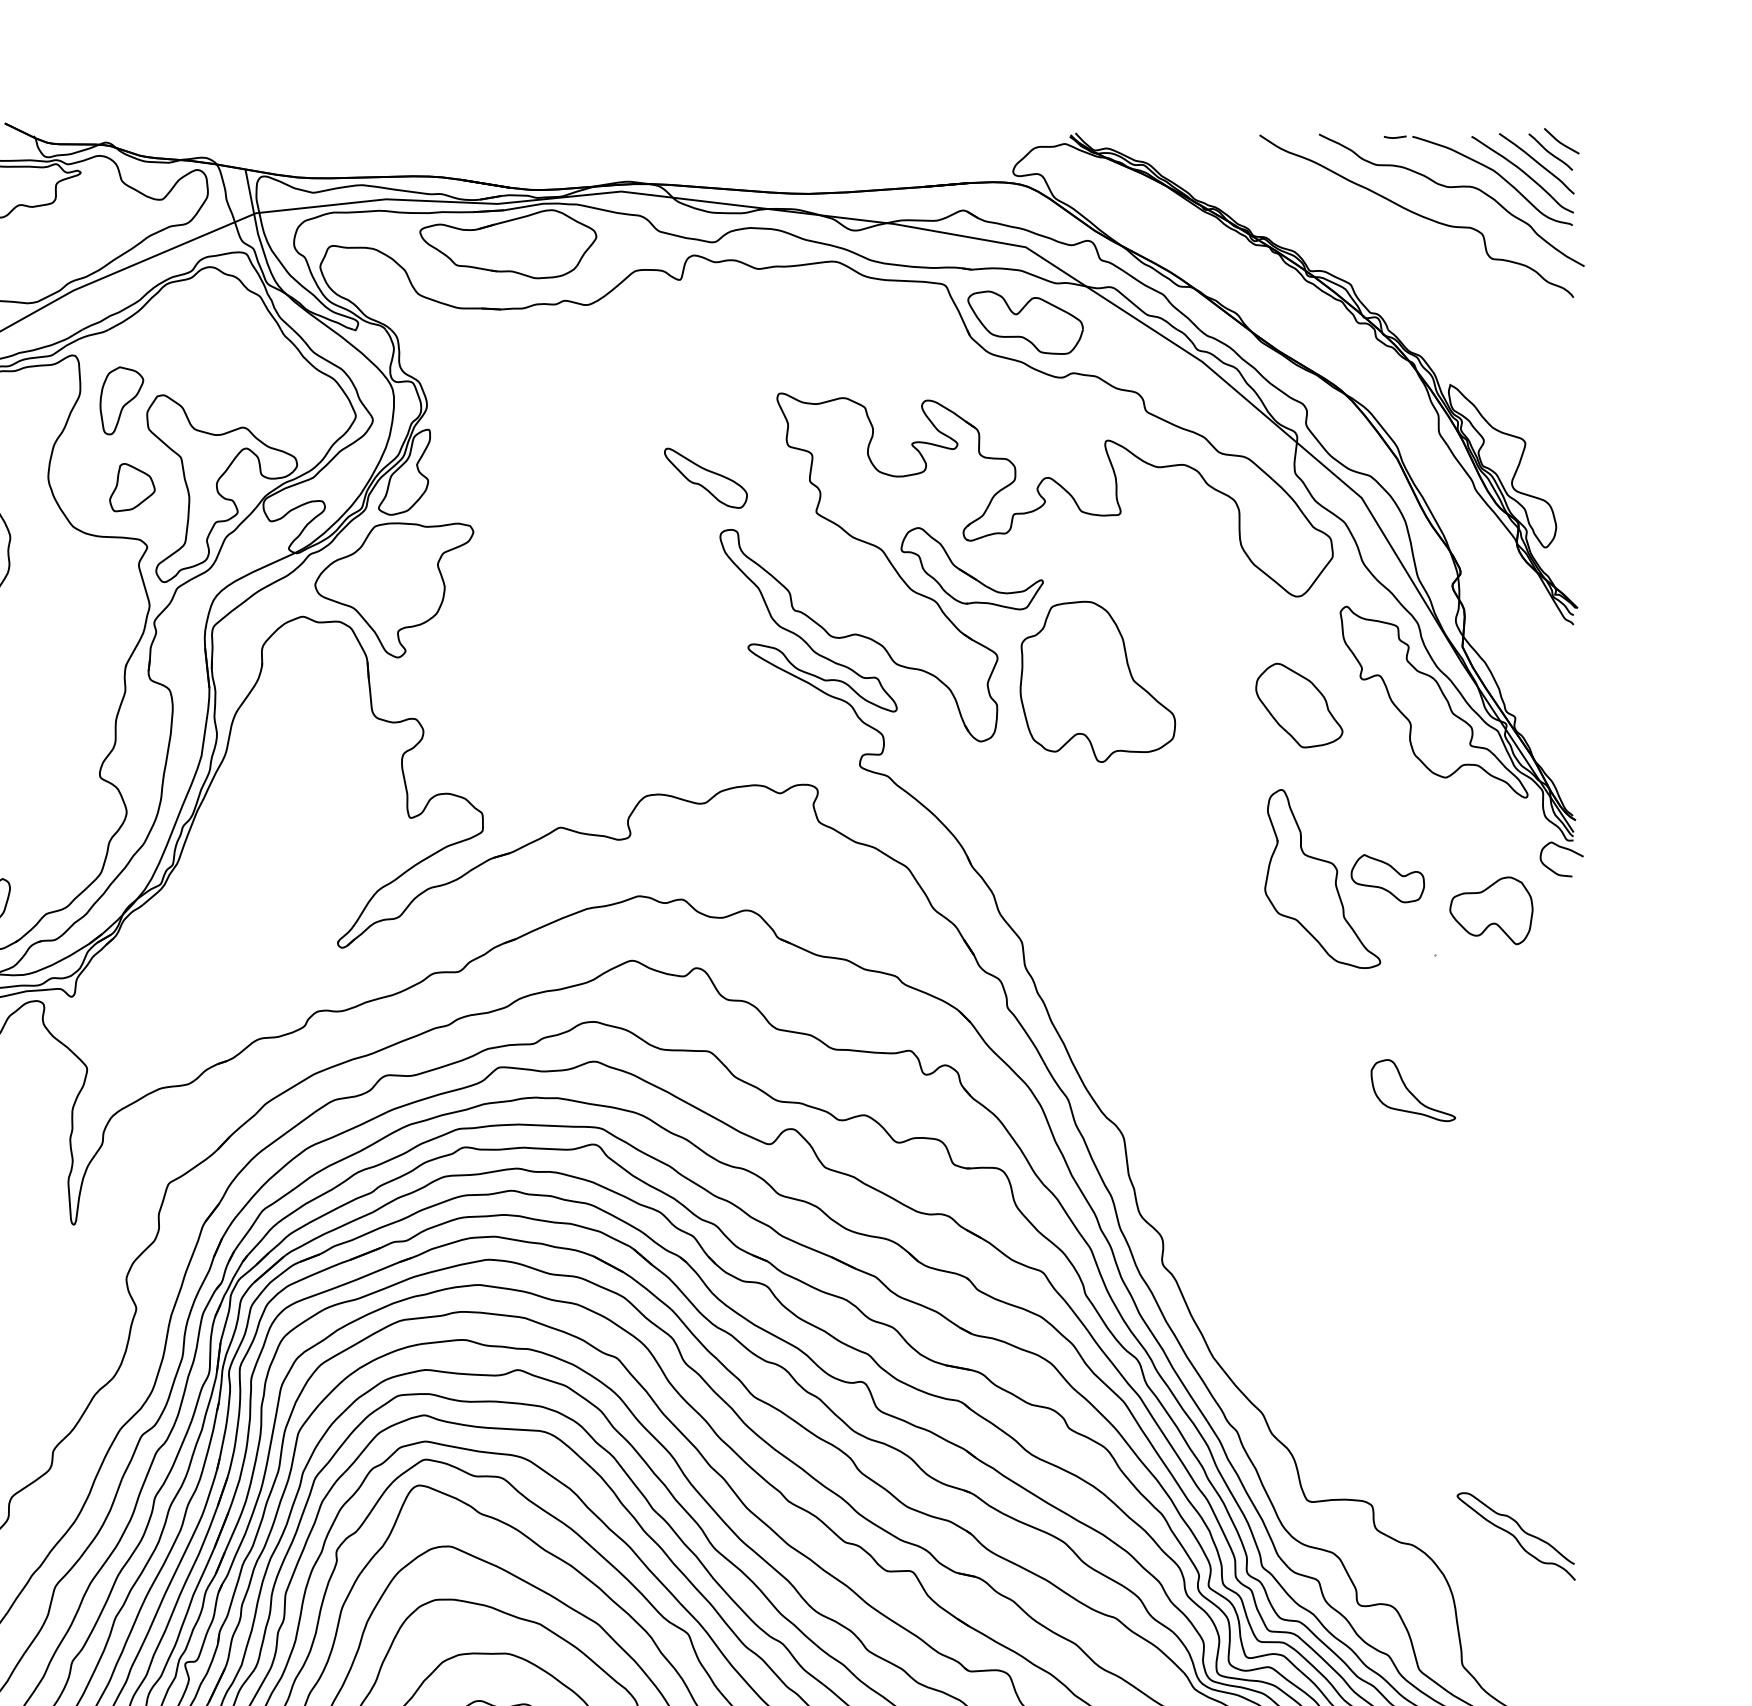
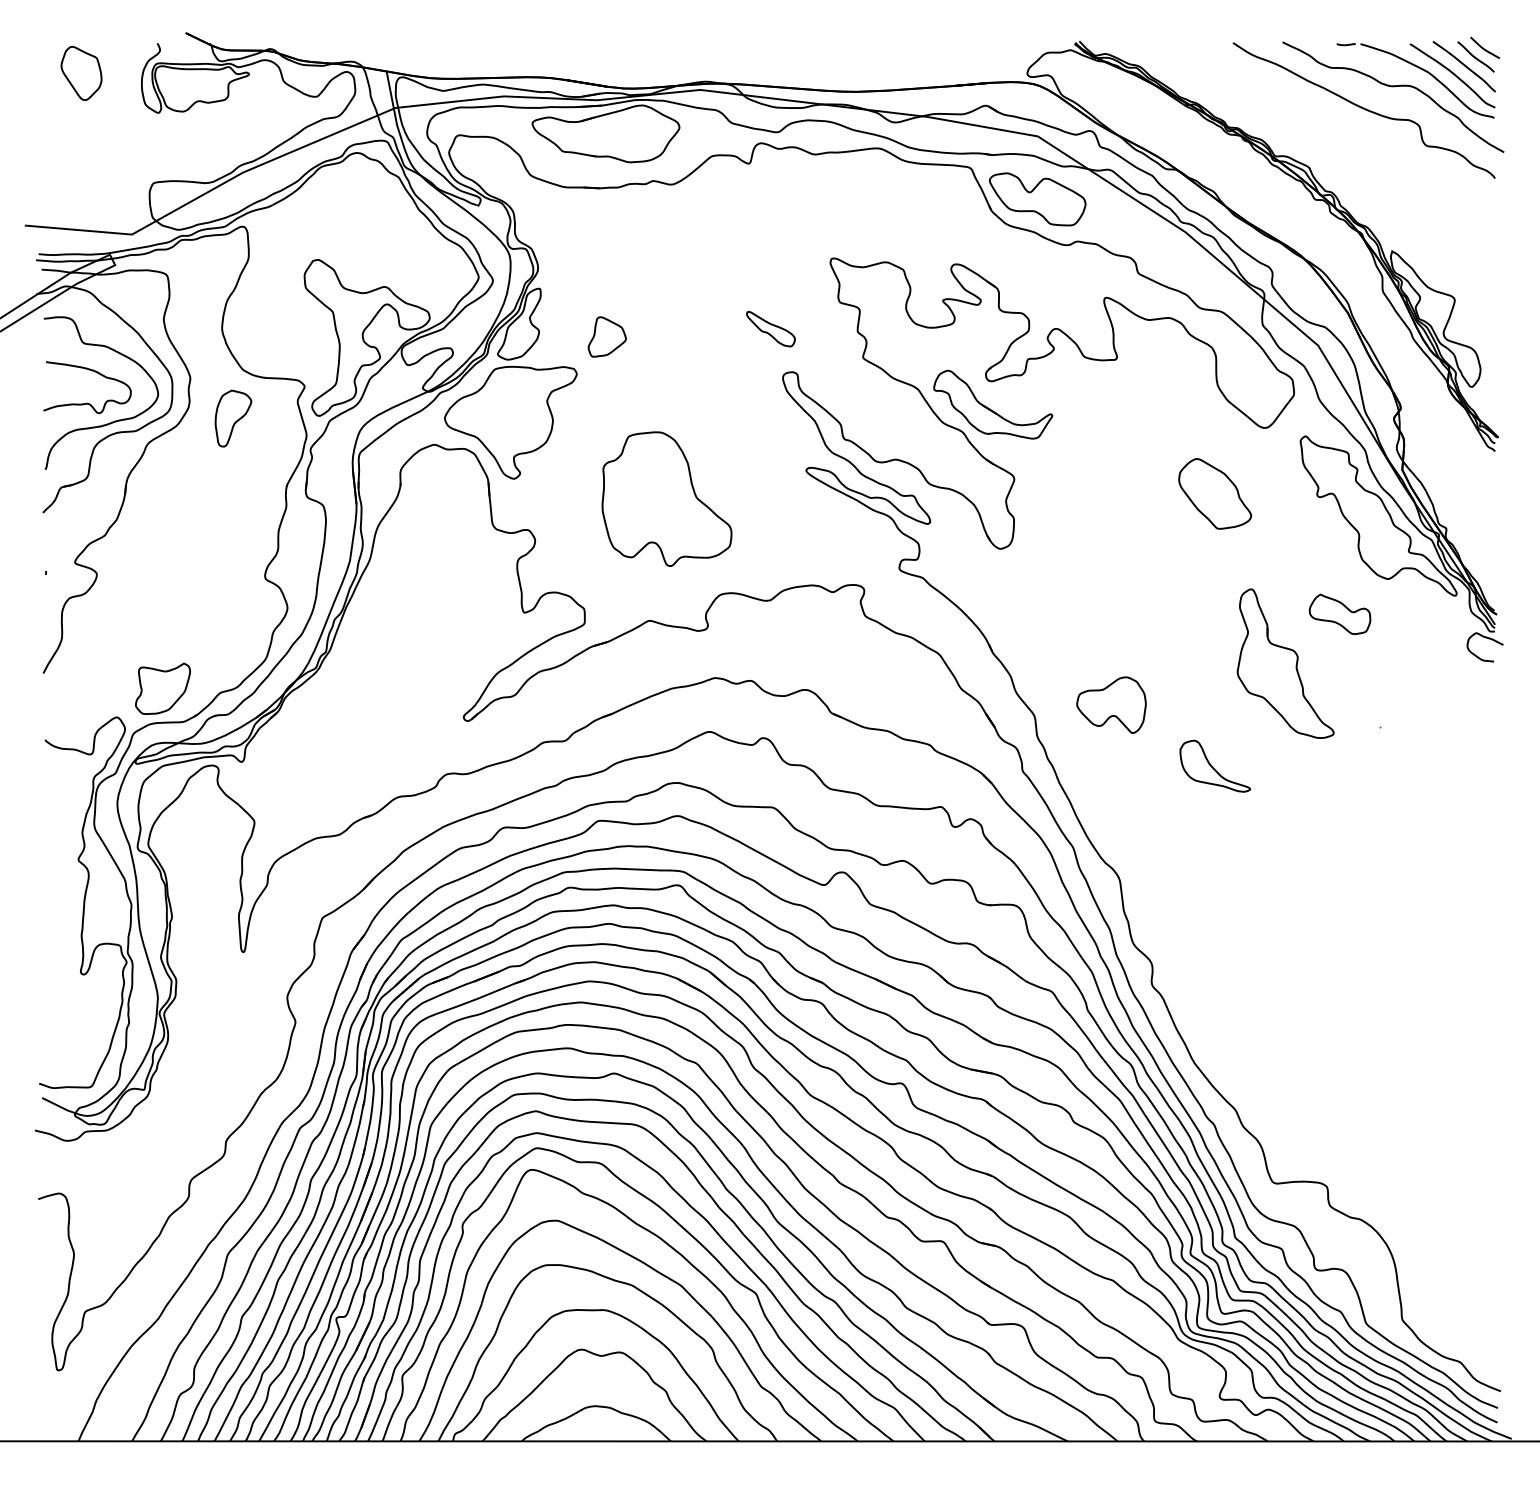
part: (121, 400) -> (233, 418), moved
part: (705, 477) -> (770, 328), size x0.7
part: (131, 487) -> (606, 336), moved
part: (1097, 681) -> (666, 498), moved
part: (1299, 705) -> (1215, 493), moved
part: (1387, 877) -> (1339, 613), moved
part: (1491, 909) -> (1111, 704), moved
part: (1413, 1089) -> (1215, 765), moved
curve: (1515, 1536) -> (1446, 1212), removed

